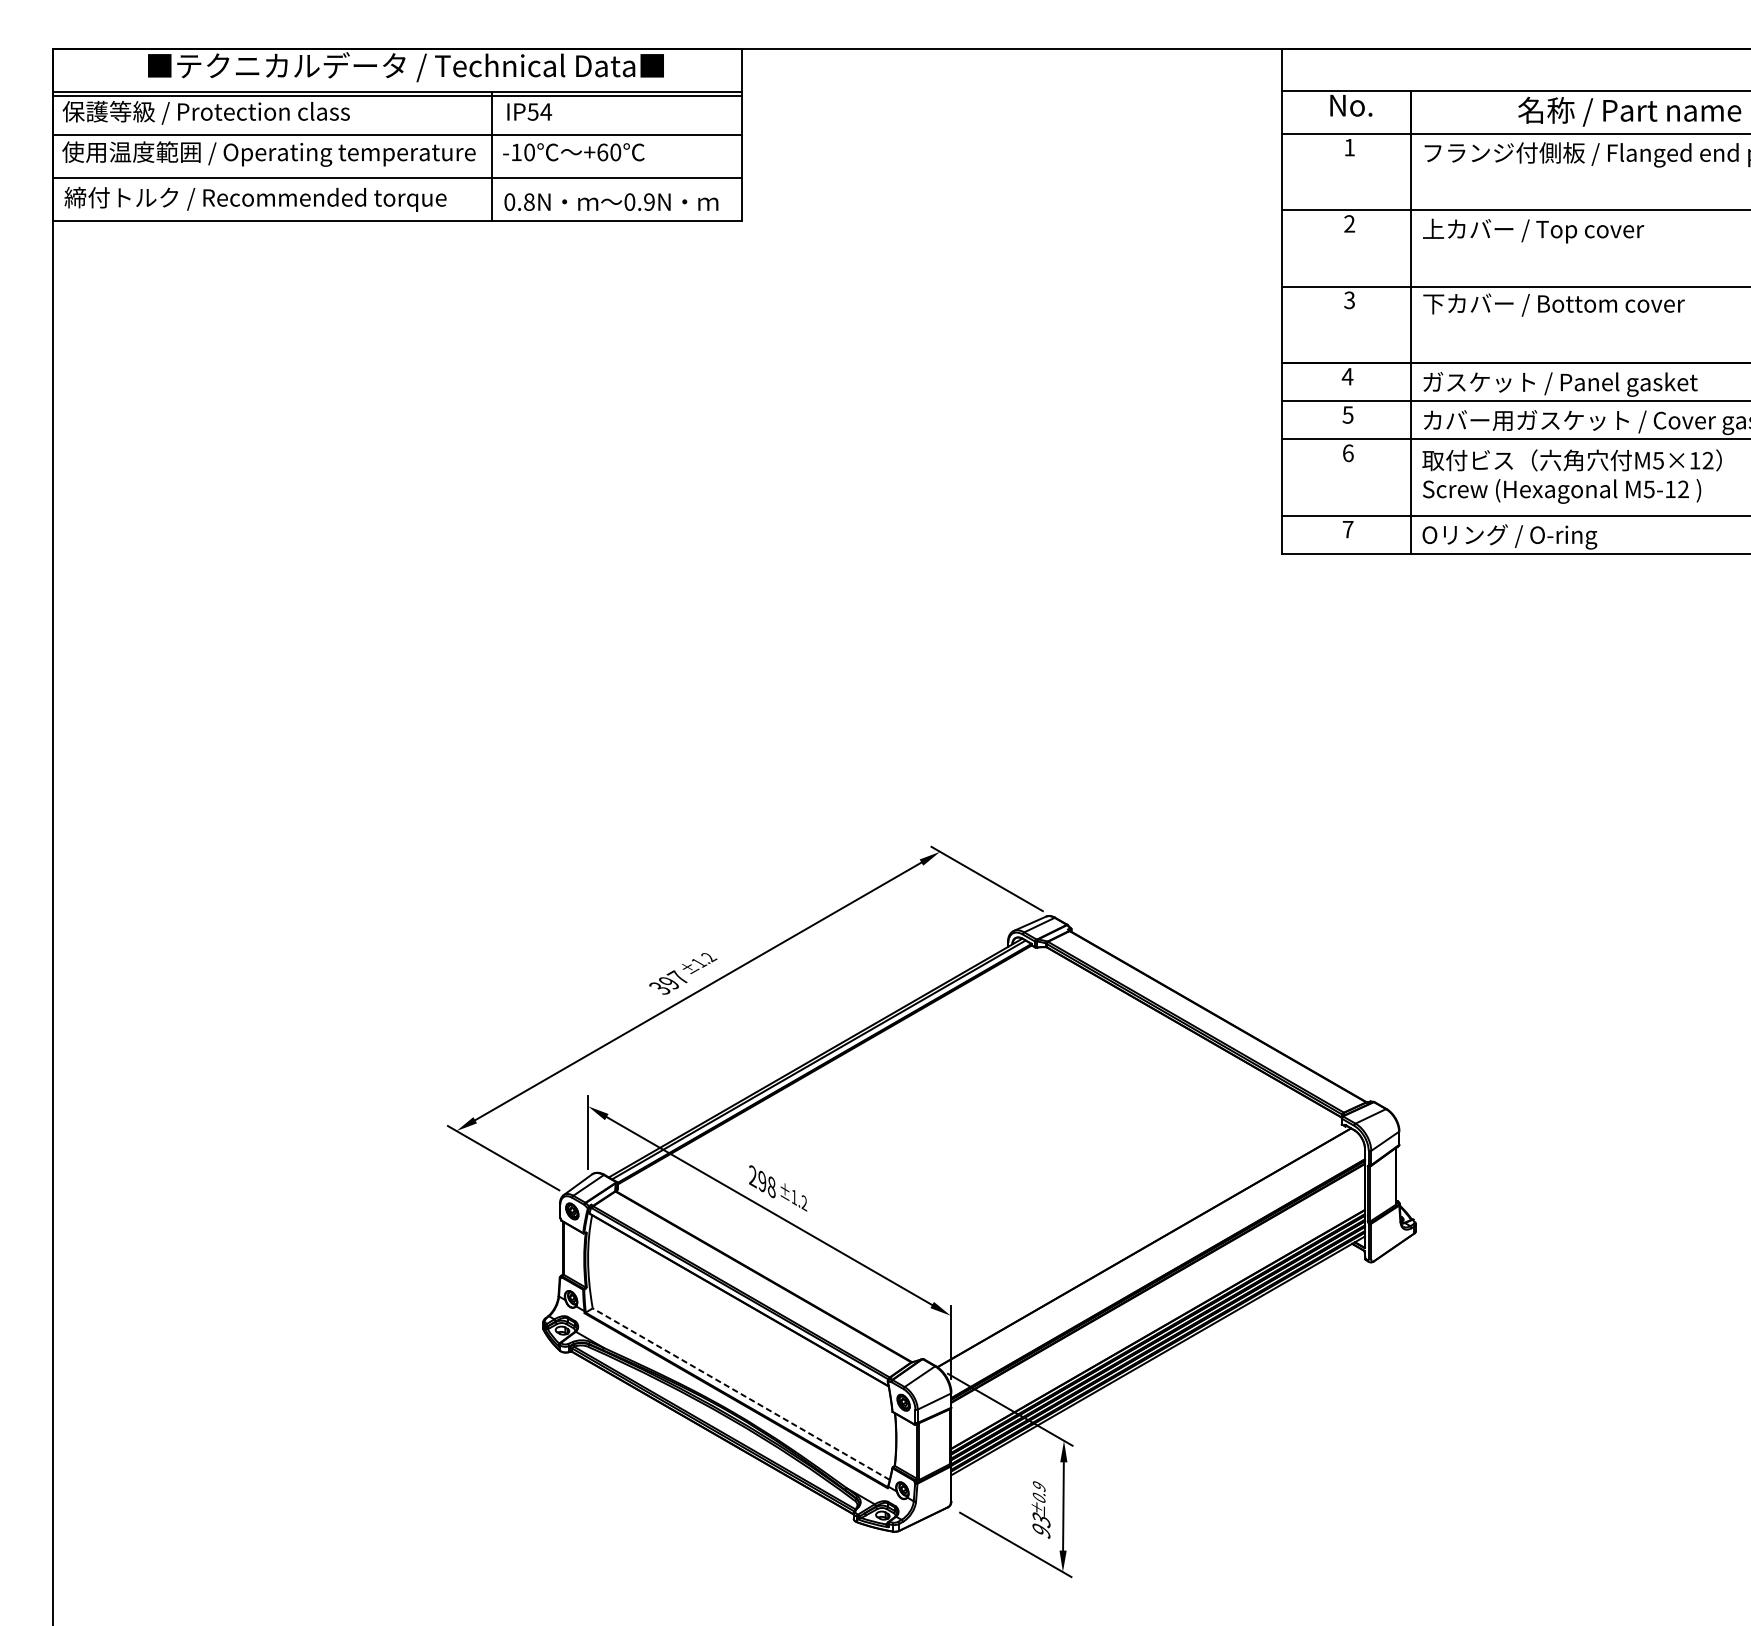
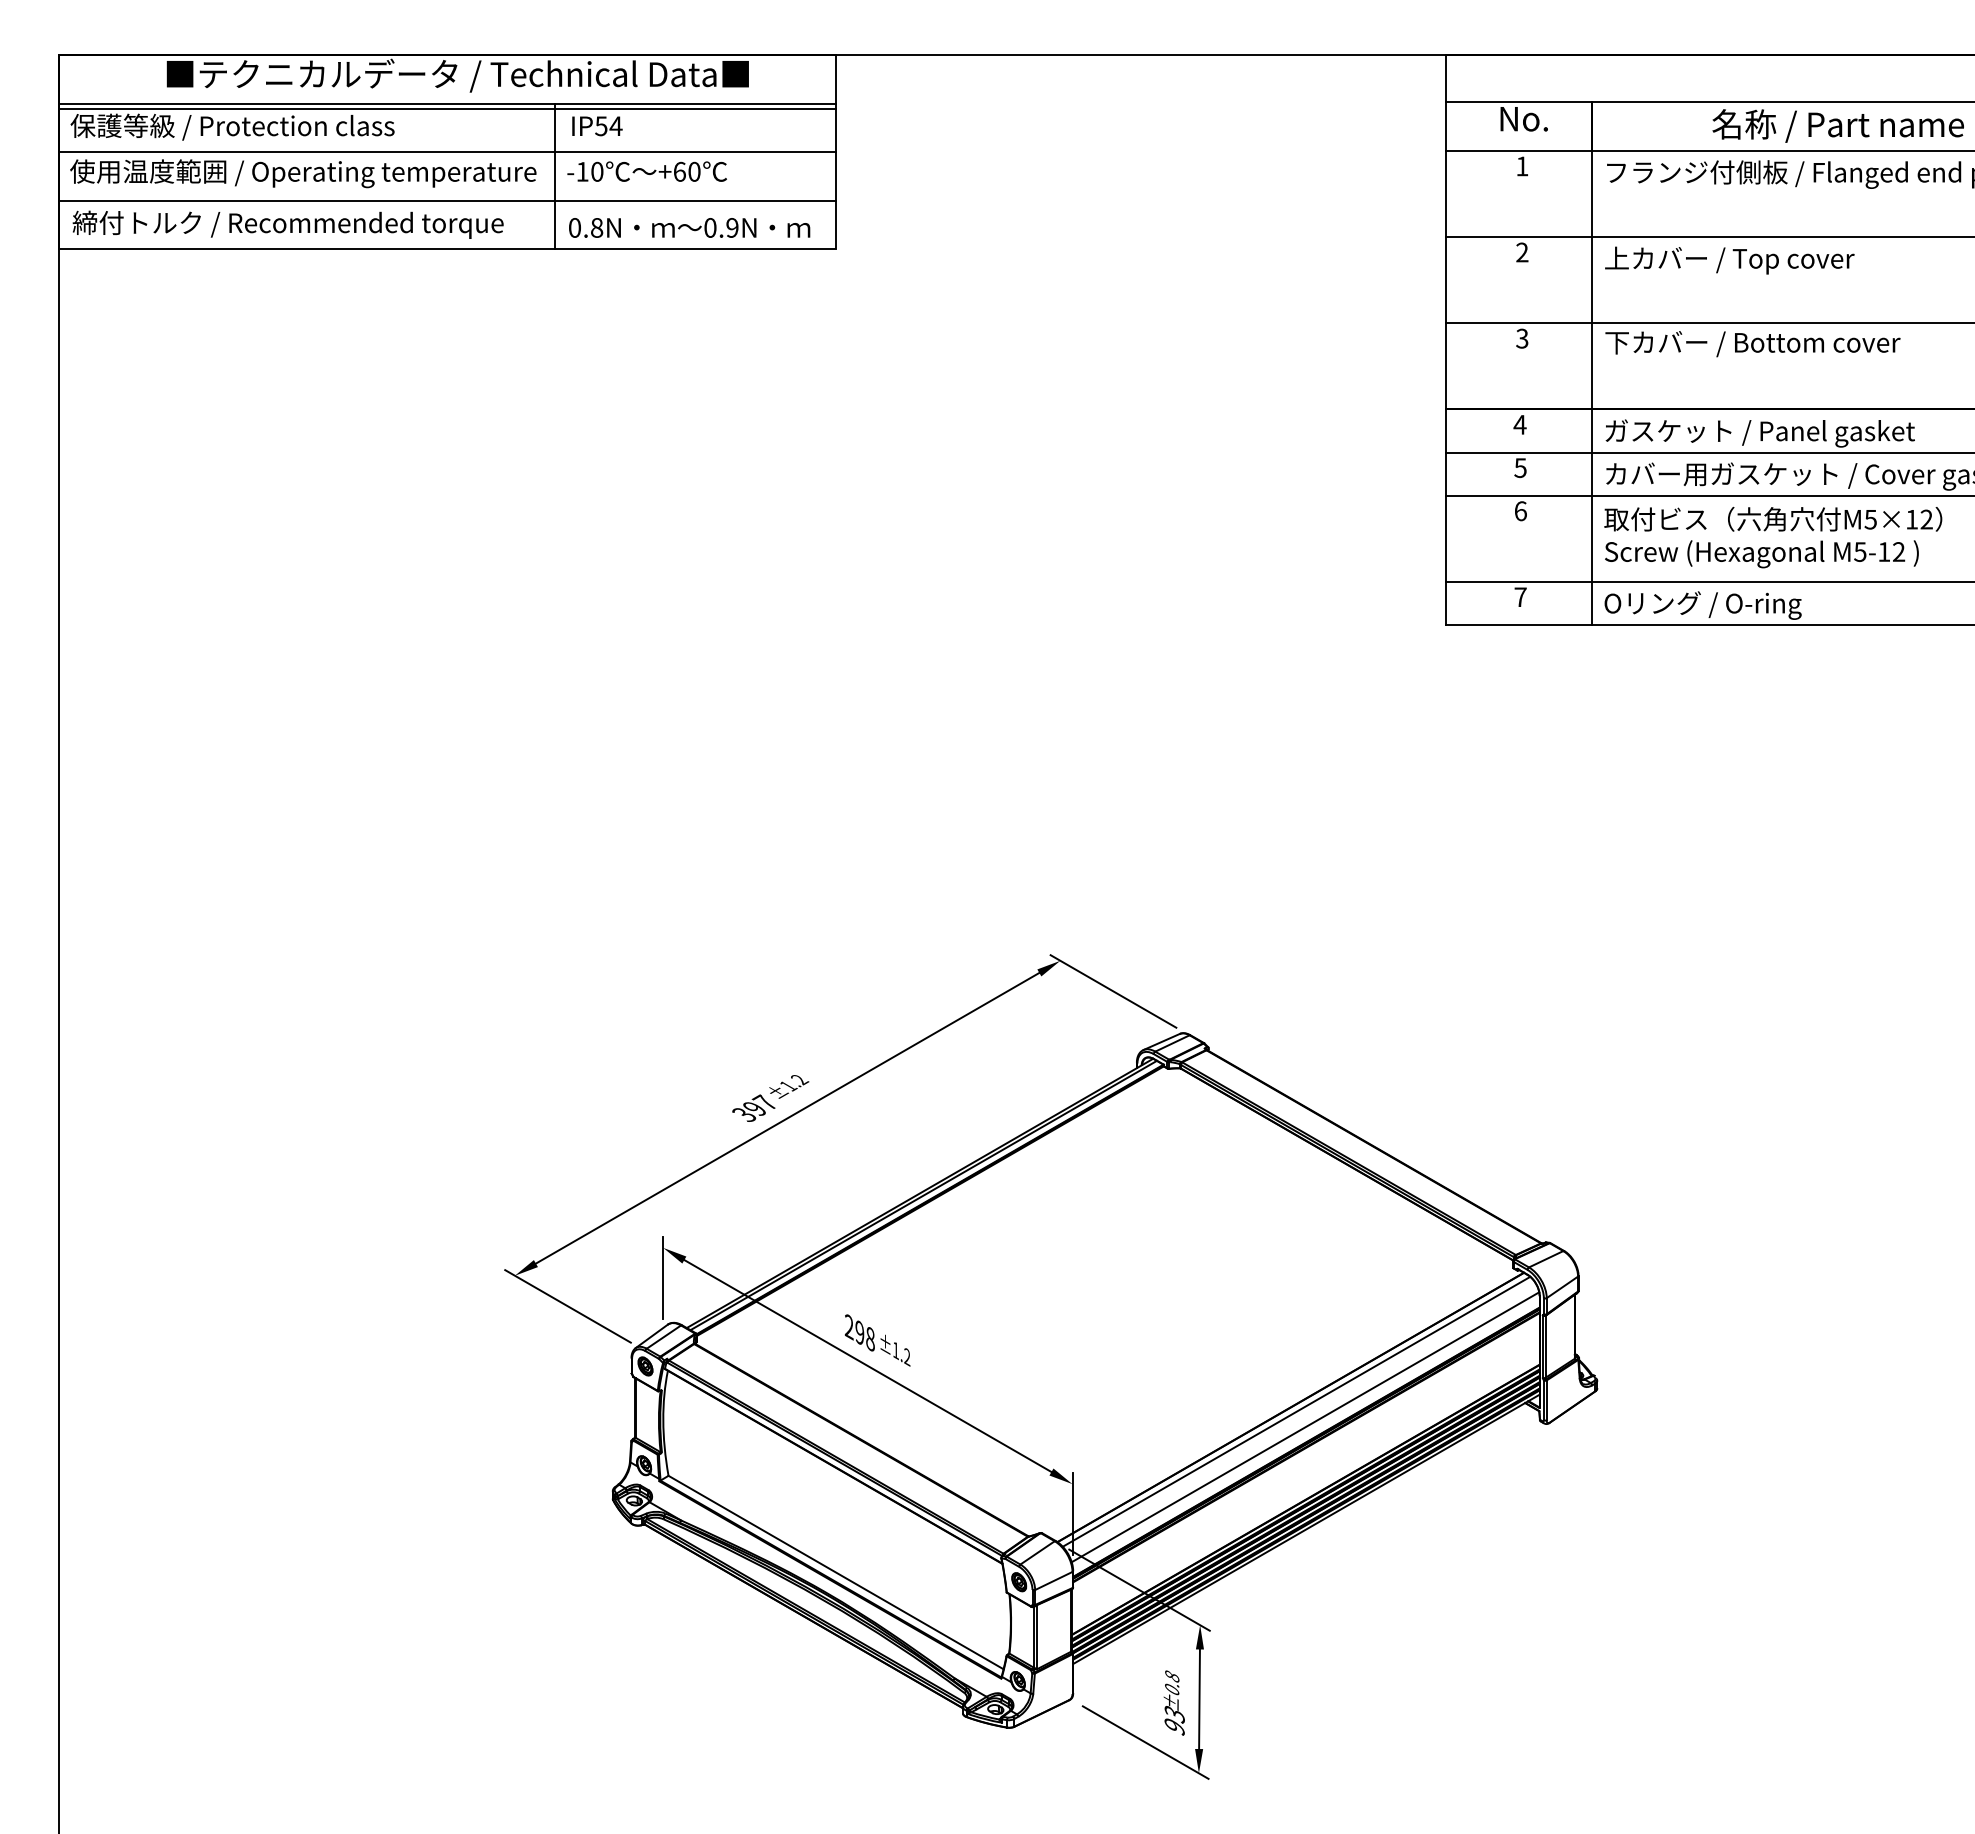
line: (1149, 1251) -> (1296, 1411), added
line: (1157, 1265) -> (1305, 1427), added
line: (740, 1394) -> (835, 1572), dashed -> solid
text: (1039, 1486) -> (1172, 1676), ±0.9 -> ±0.8

